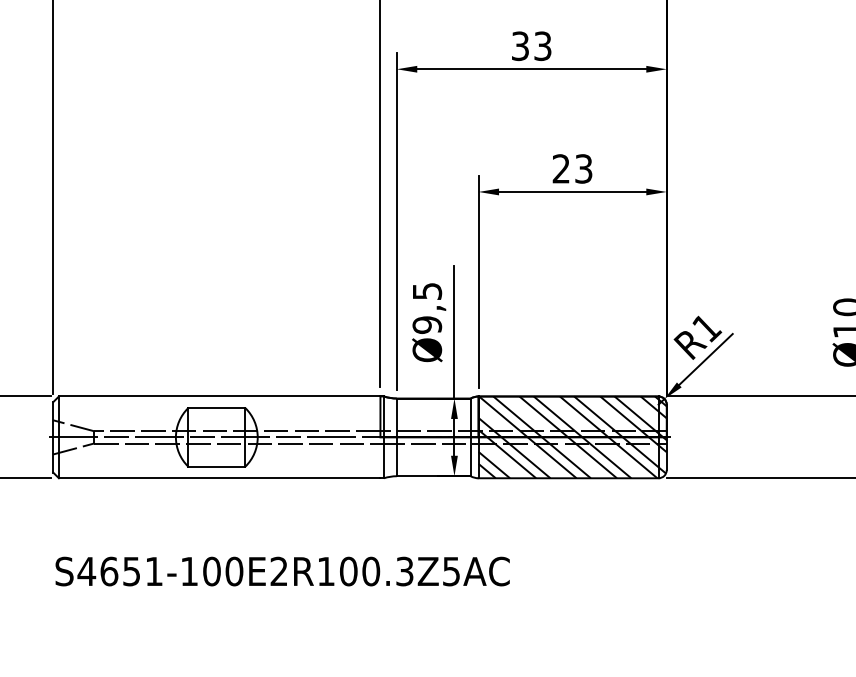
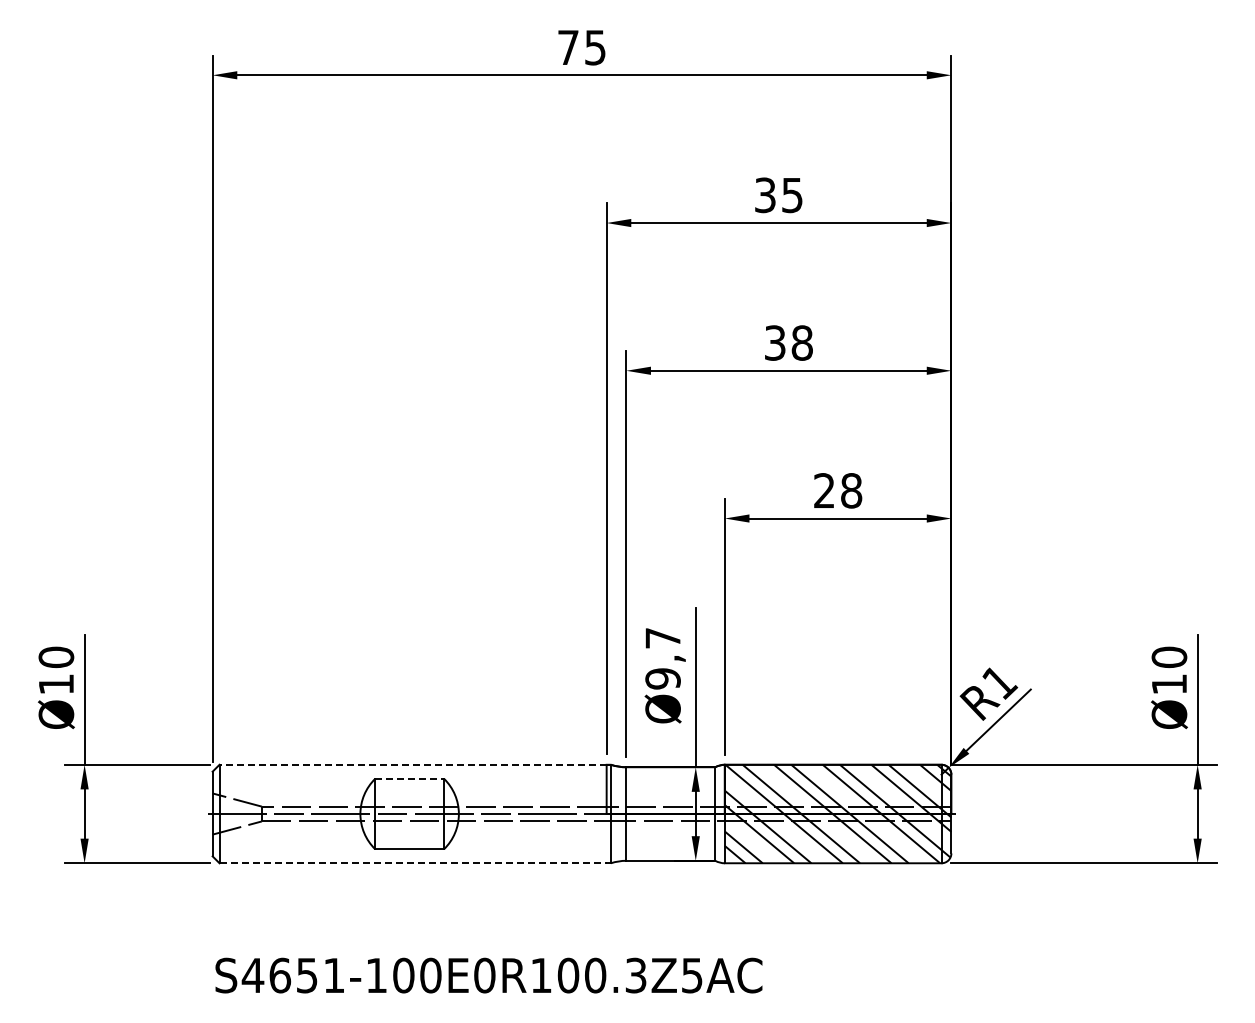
text: (542, 45) -> (801, 342), 33 -> 38
text: (583, 168) -> (851, 490), 23 -> 28
text: (426, 291) -> (662, 638), Ø9,5 -> Ø9,7
line: (220, 396) -> (413, 764), solid -> dashed
line: (217, 407) -> (410, 778), solid -> dashed
line: (220, 478) -> (413, 863), solid -> dashed
text: (278, 571) -> (484, 975), S4651-100E2R100.3Z5AC -> S4651-100E0R100.3Z5AC

